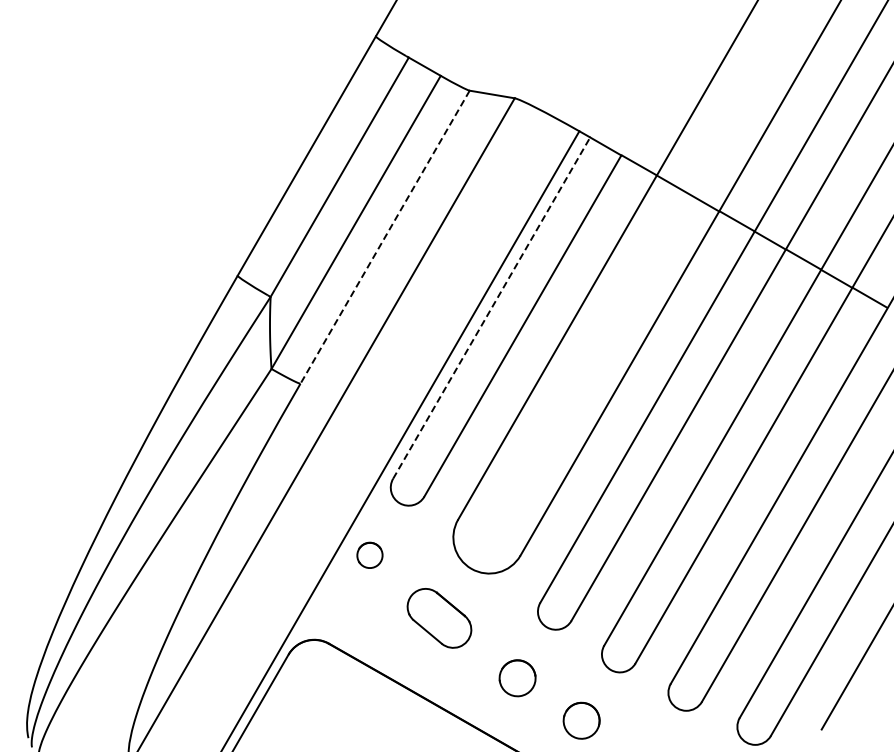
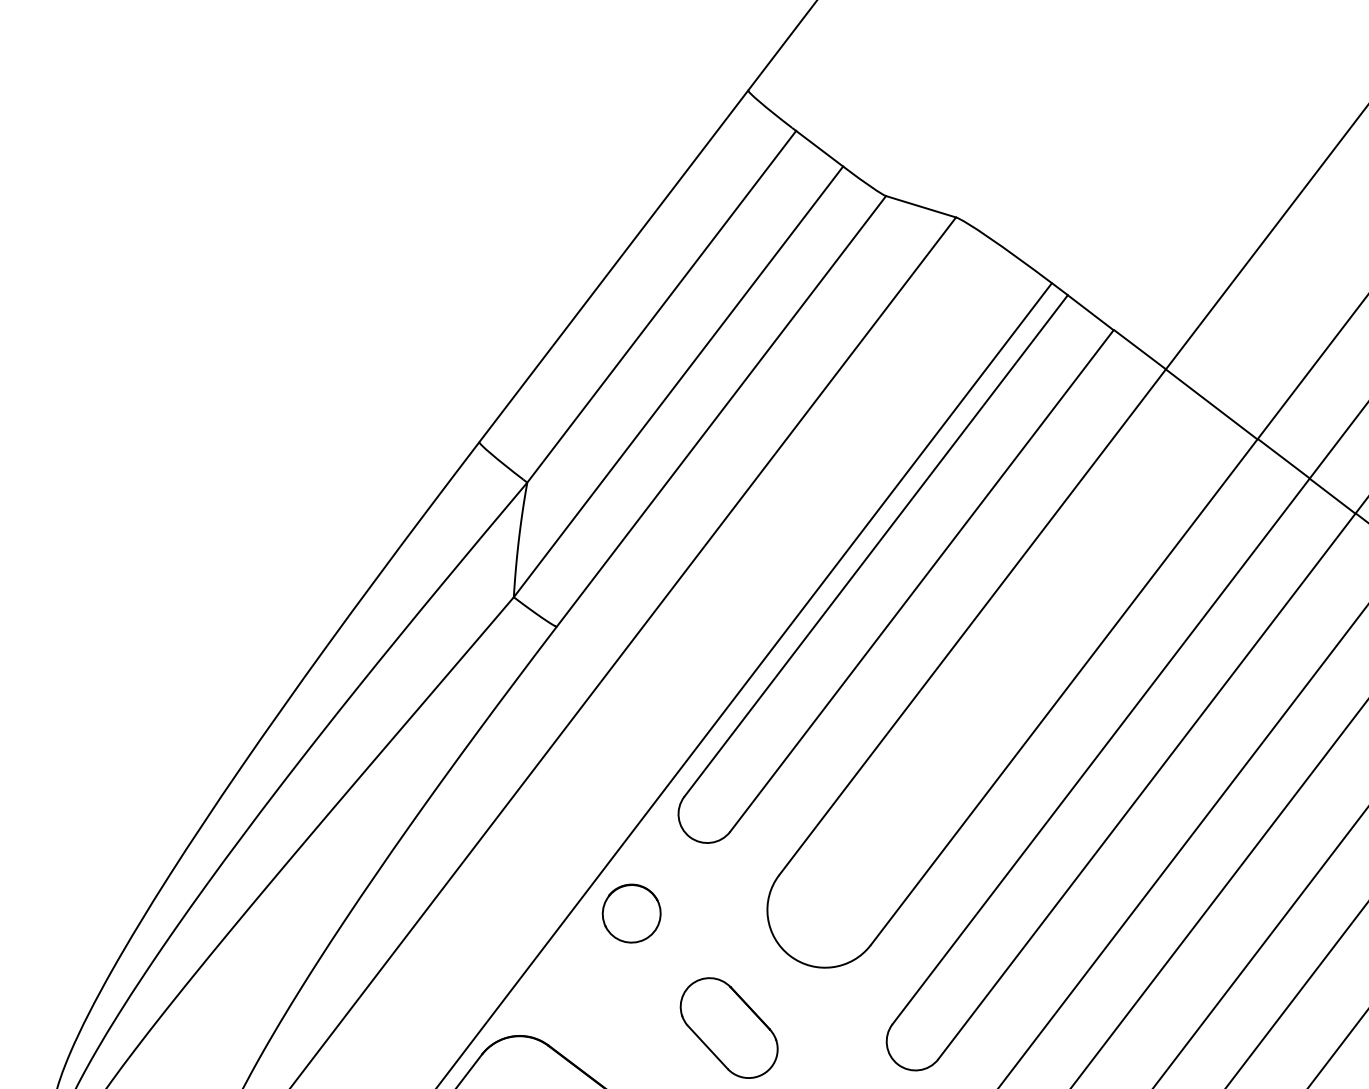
line: (384, 237) -> (720, 411), dashed -> solid
line: (491, 307) -> (875, 544), dashed -> solid
part: (369, 555) -> (630, 913), size x1.43

